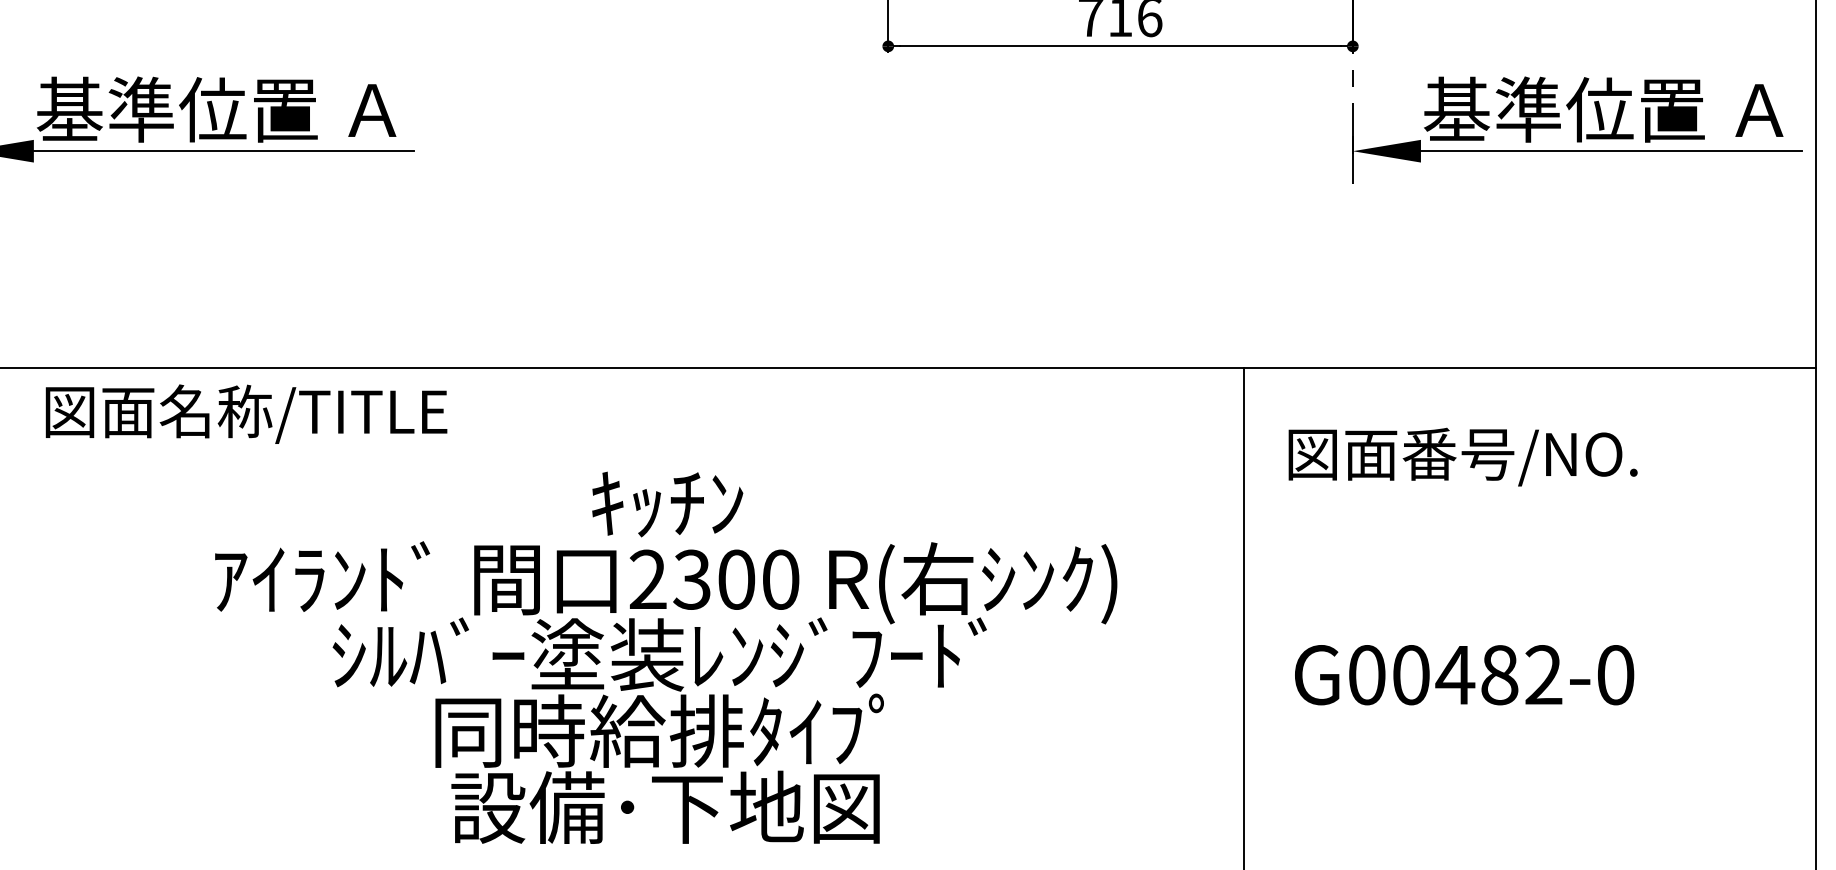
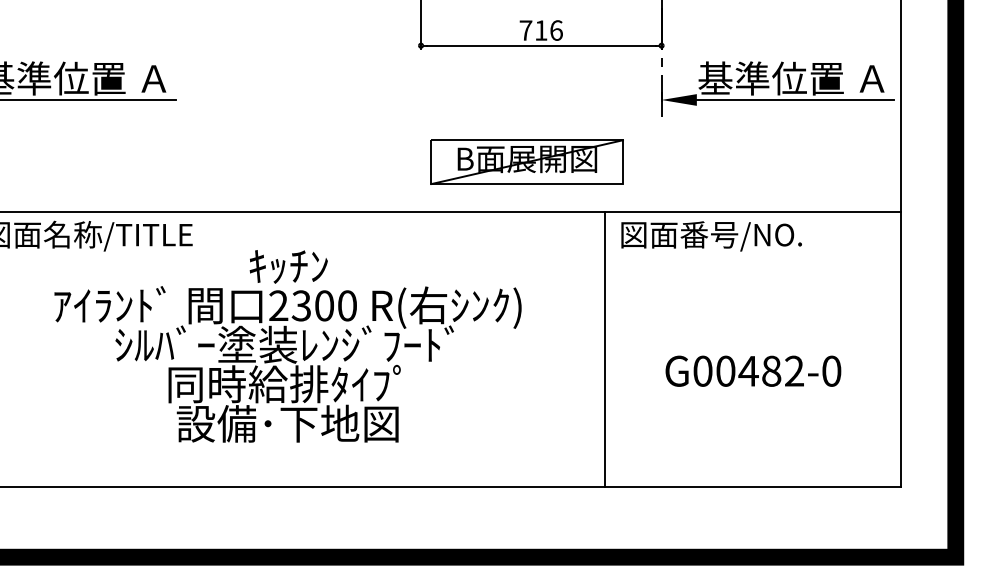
part: (1091, 269) -> (526, 161), added
text: (1462, 457) -> (711, 236), moved
text: (665, 658) -> (287, 346), moved
text: (1464, 673) -> (753, 370), moved

